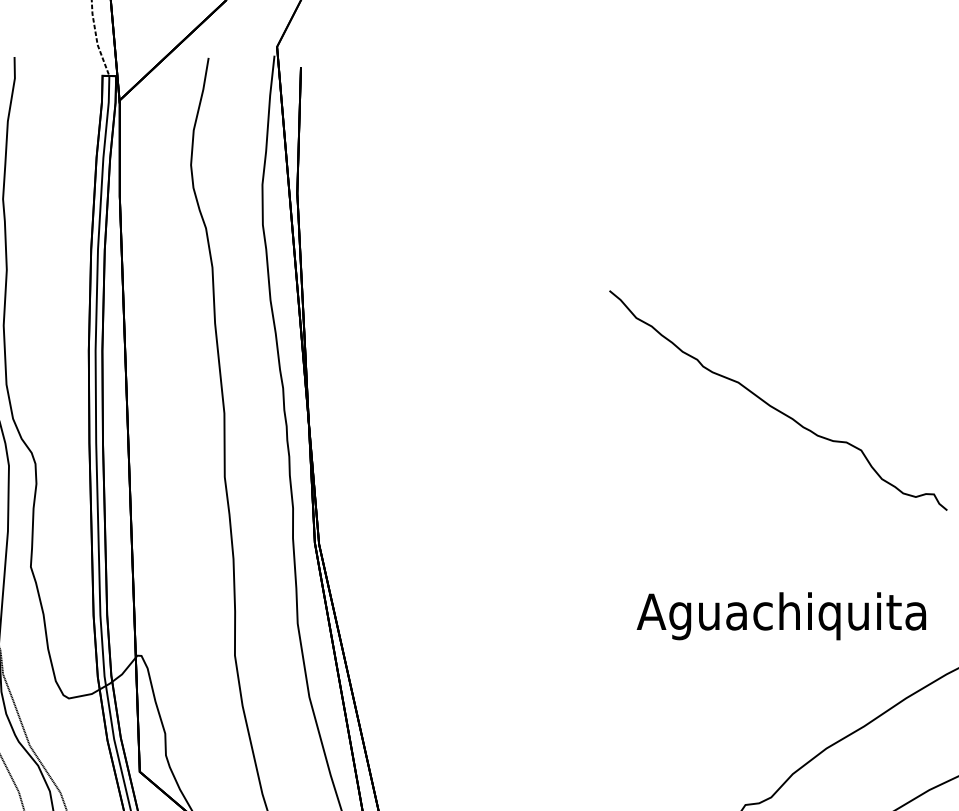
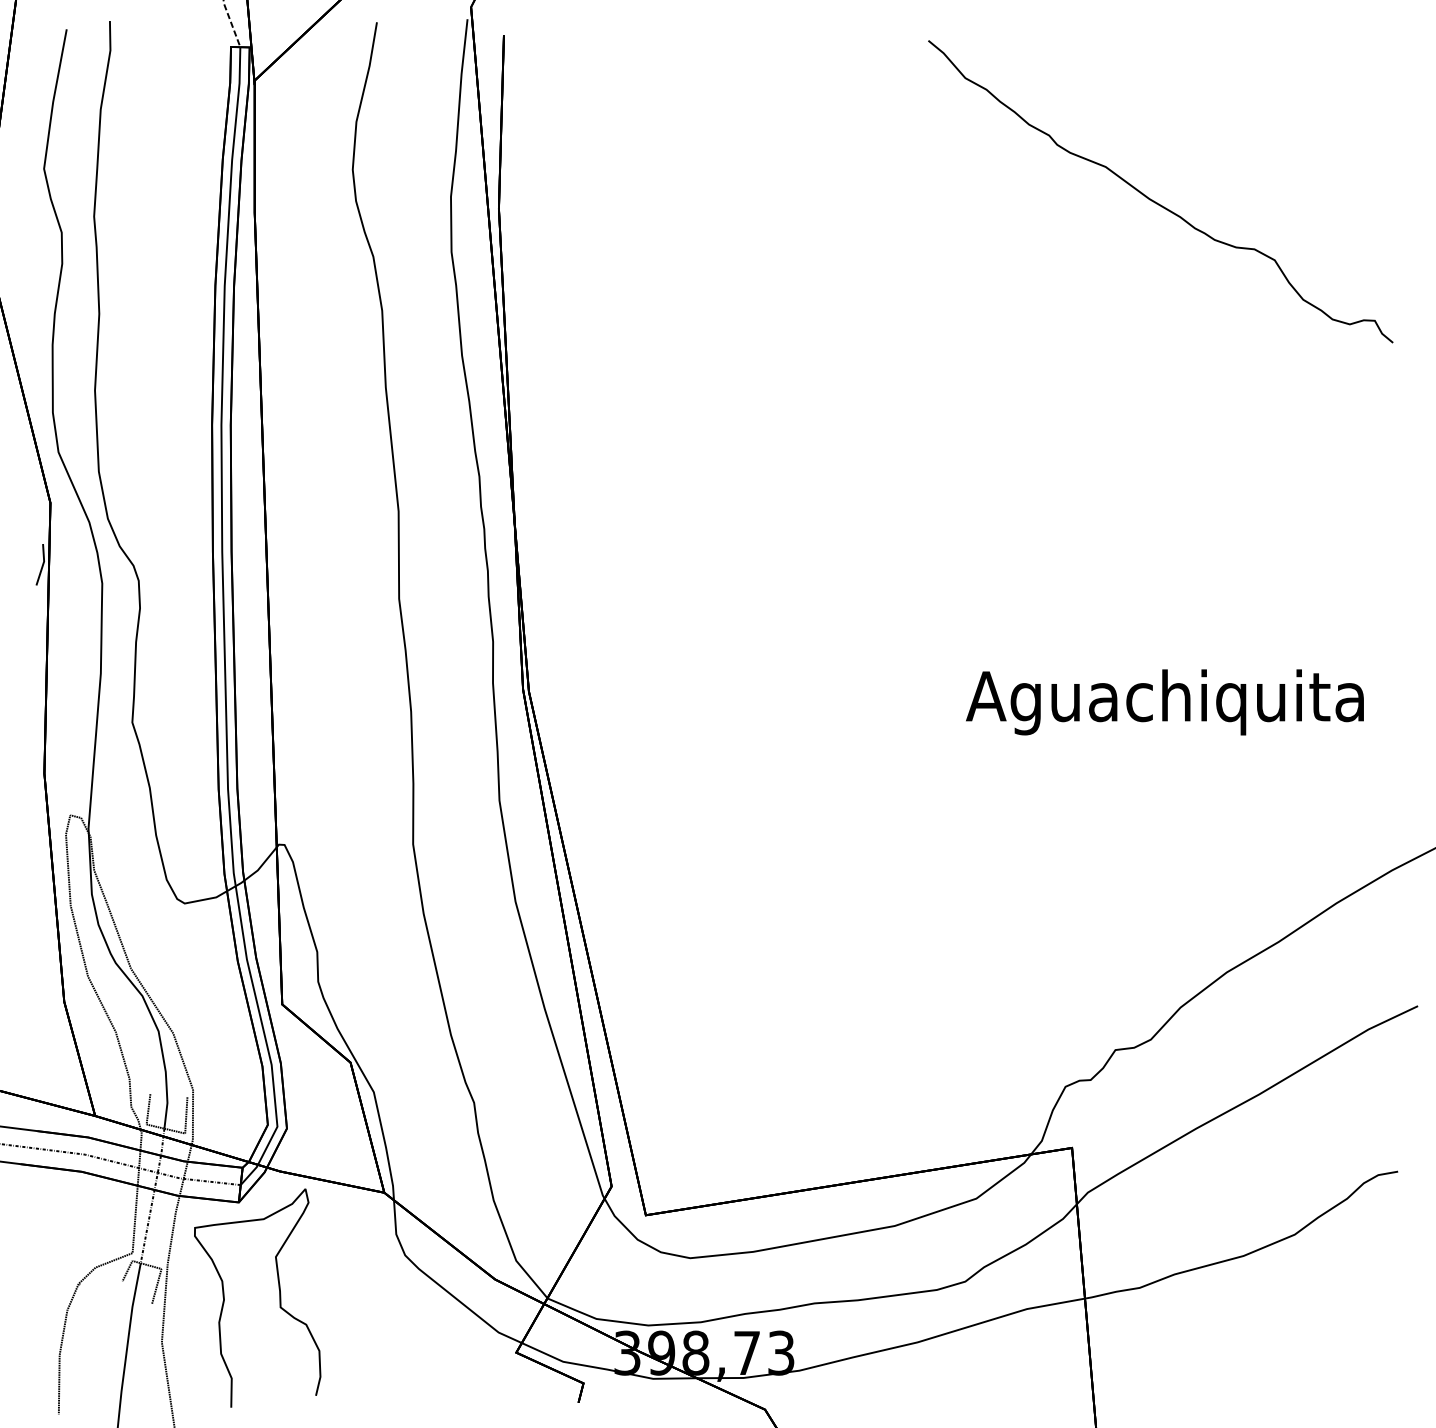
part: (773, 406) -> (1154, 200), moved
text: (781, 616) -> (1164, 702), moved

